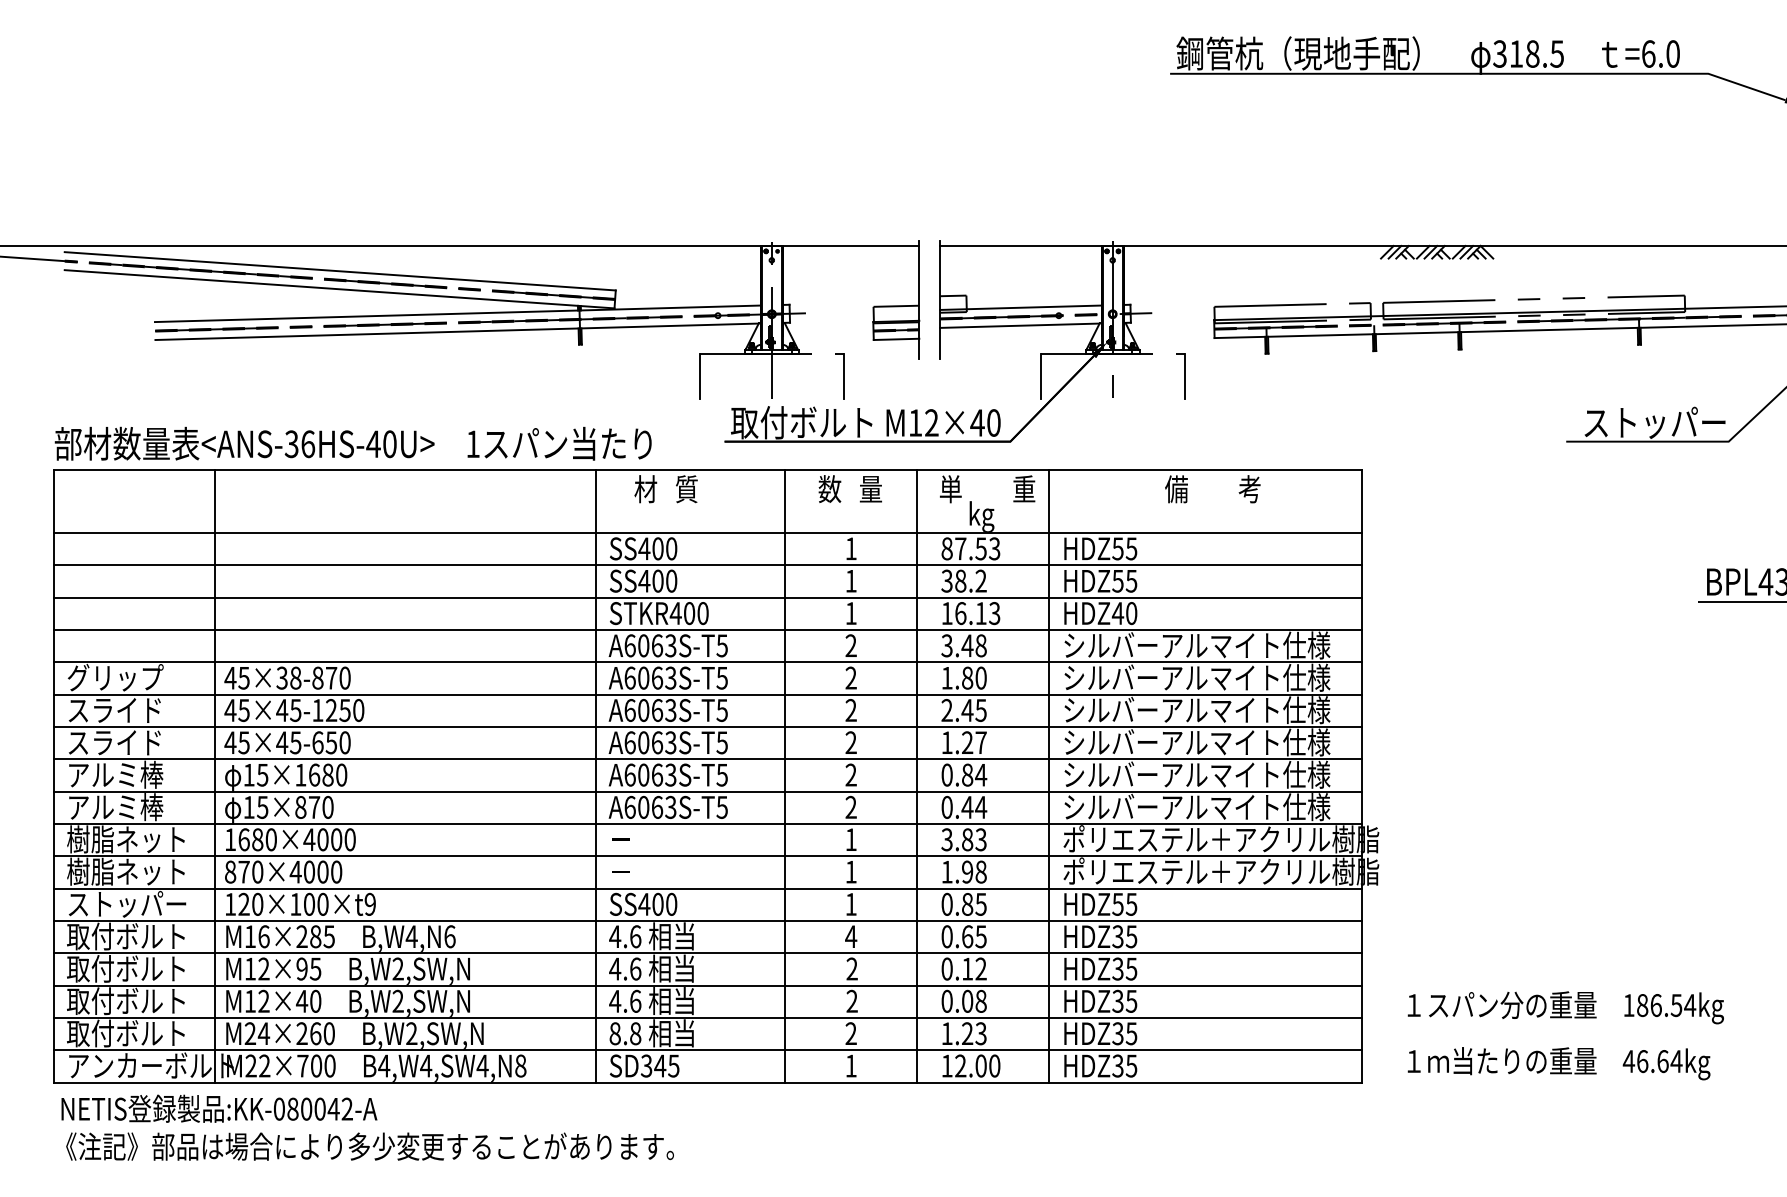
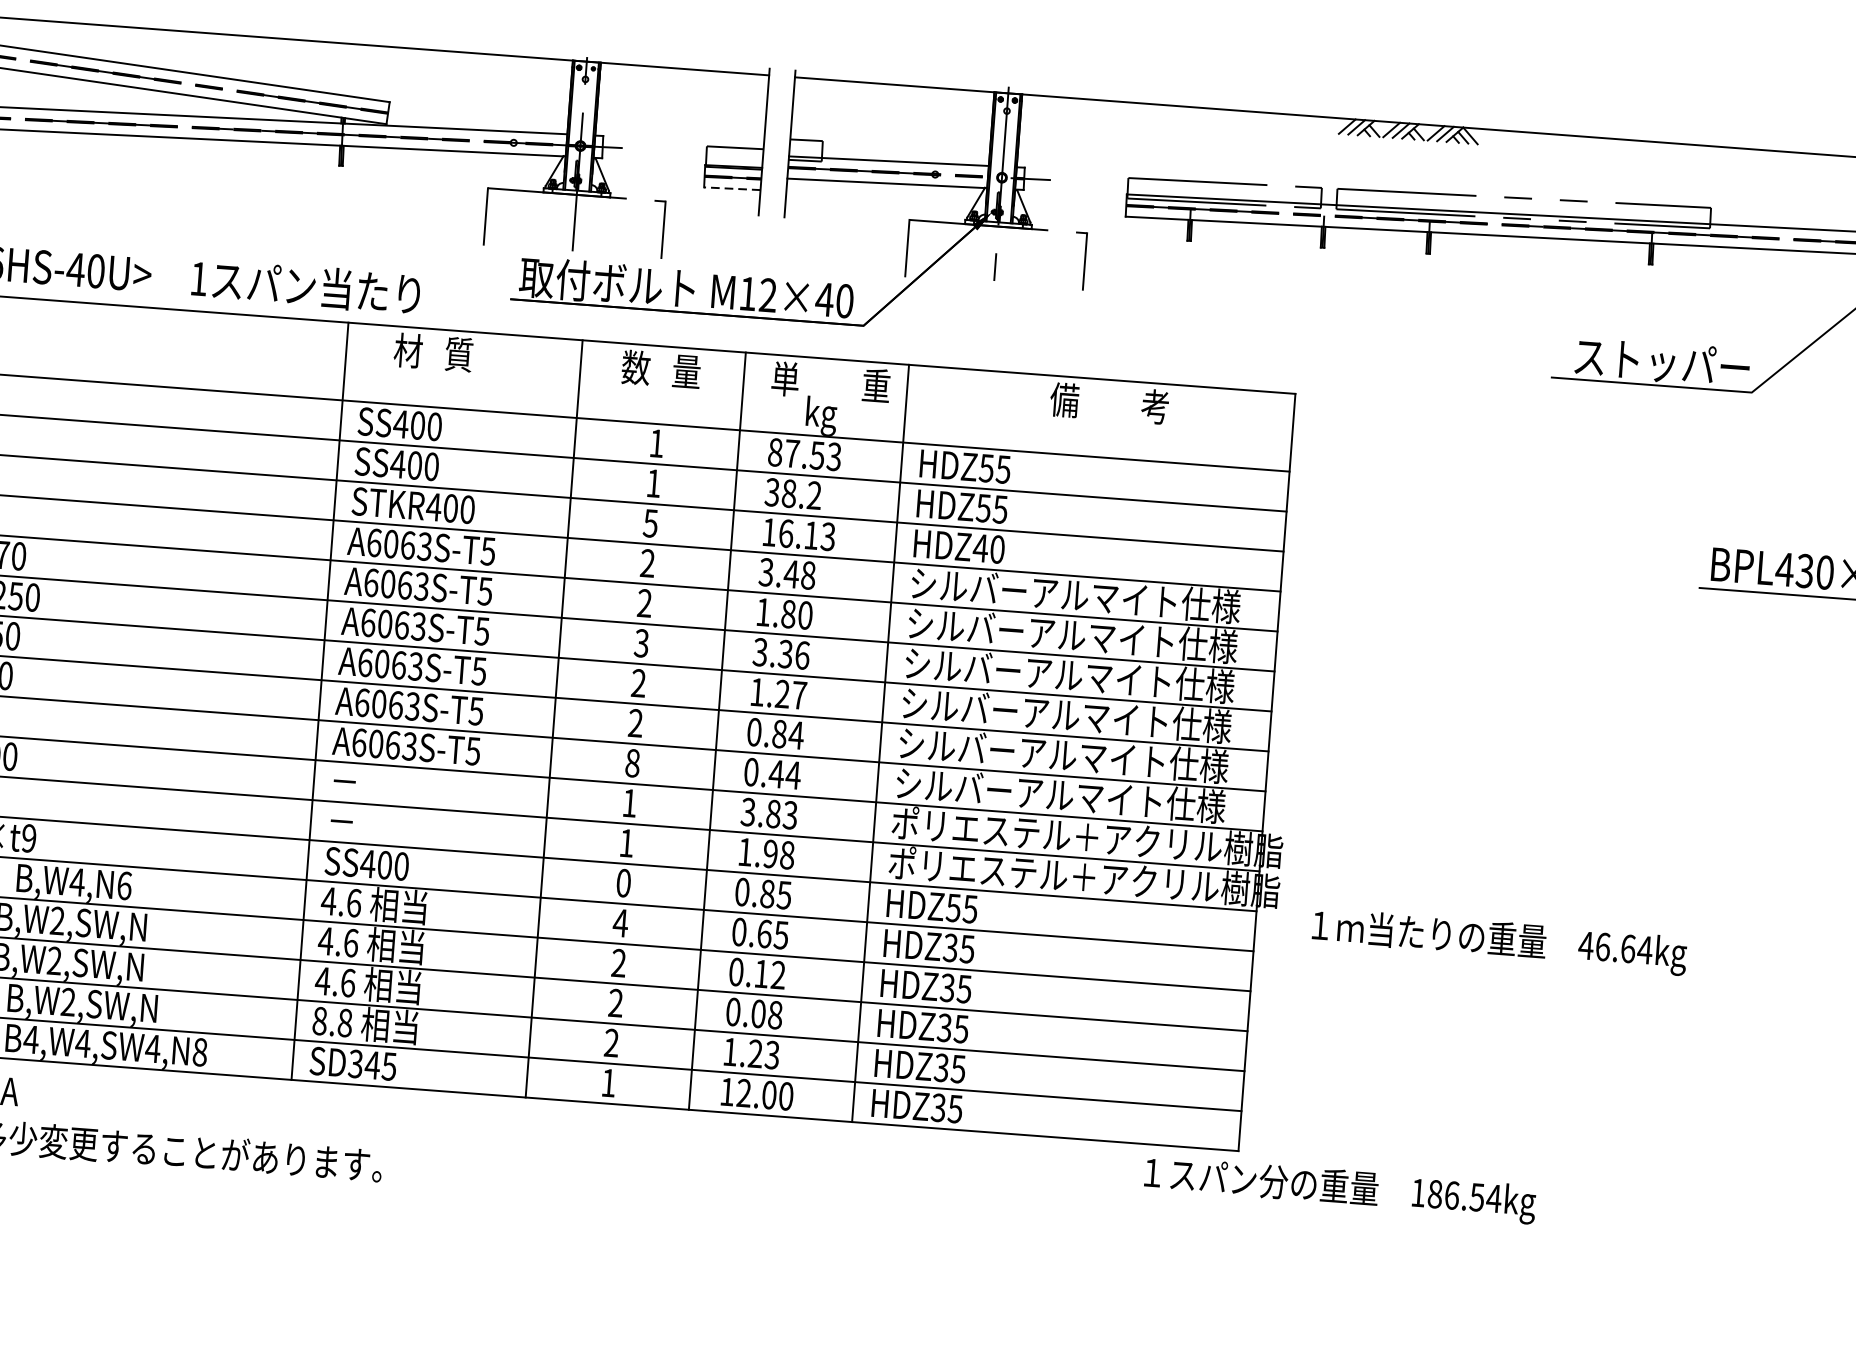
line: (896, 339) -> (732, 188), solid -> dashed
text: (850, 613) -> (649, 523), 1 -> 5
text: (850, 710) -> (640, 643), 2 -> 3
text: (963, 710) -> (780, 653), 2.45 -> 3.36
text: (850, 806) -> (631, 762), 2 -> 8
text: (850, 903) -> (622, 881), 1 -> 0
text: (1565, 1007) -> (1339, 1189), moved
text: (1558, 1063) -> (1498, 941), moved

